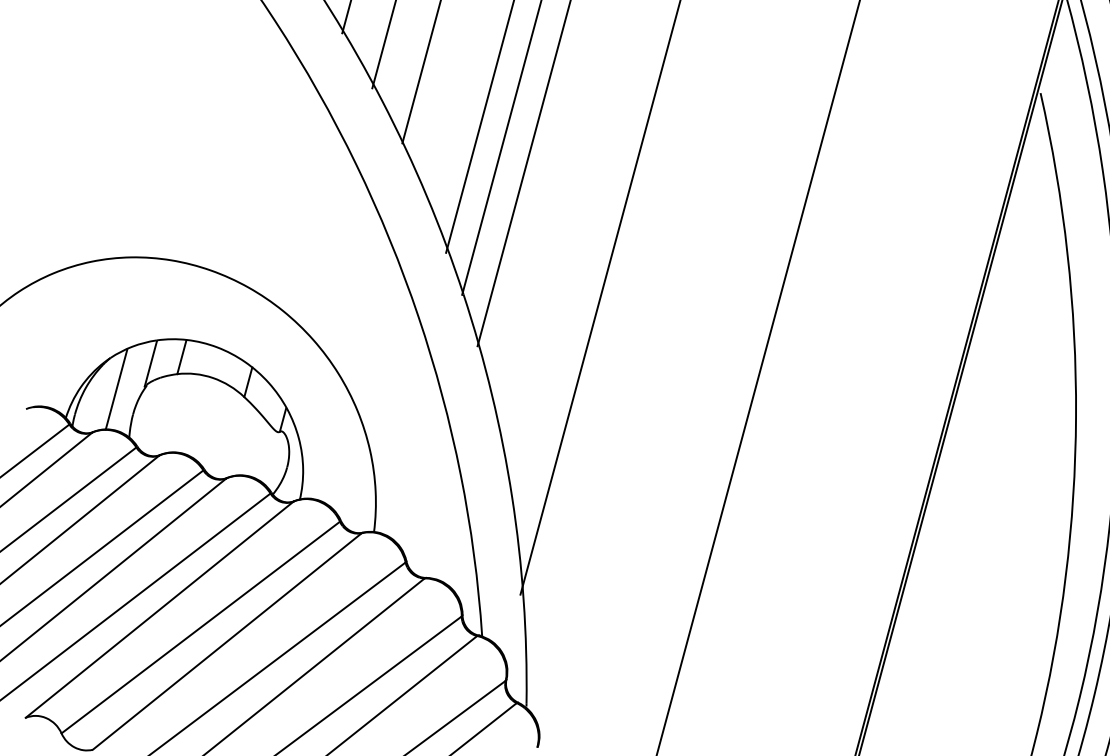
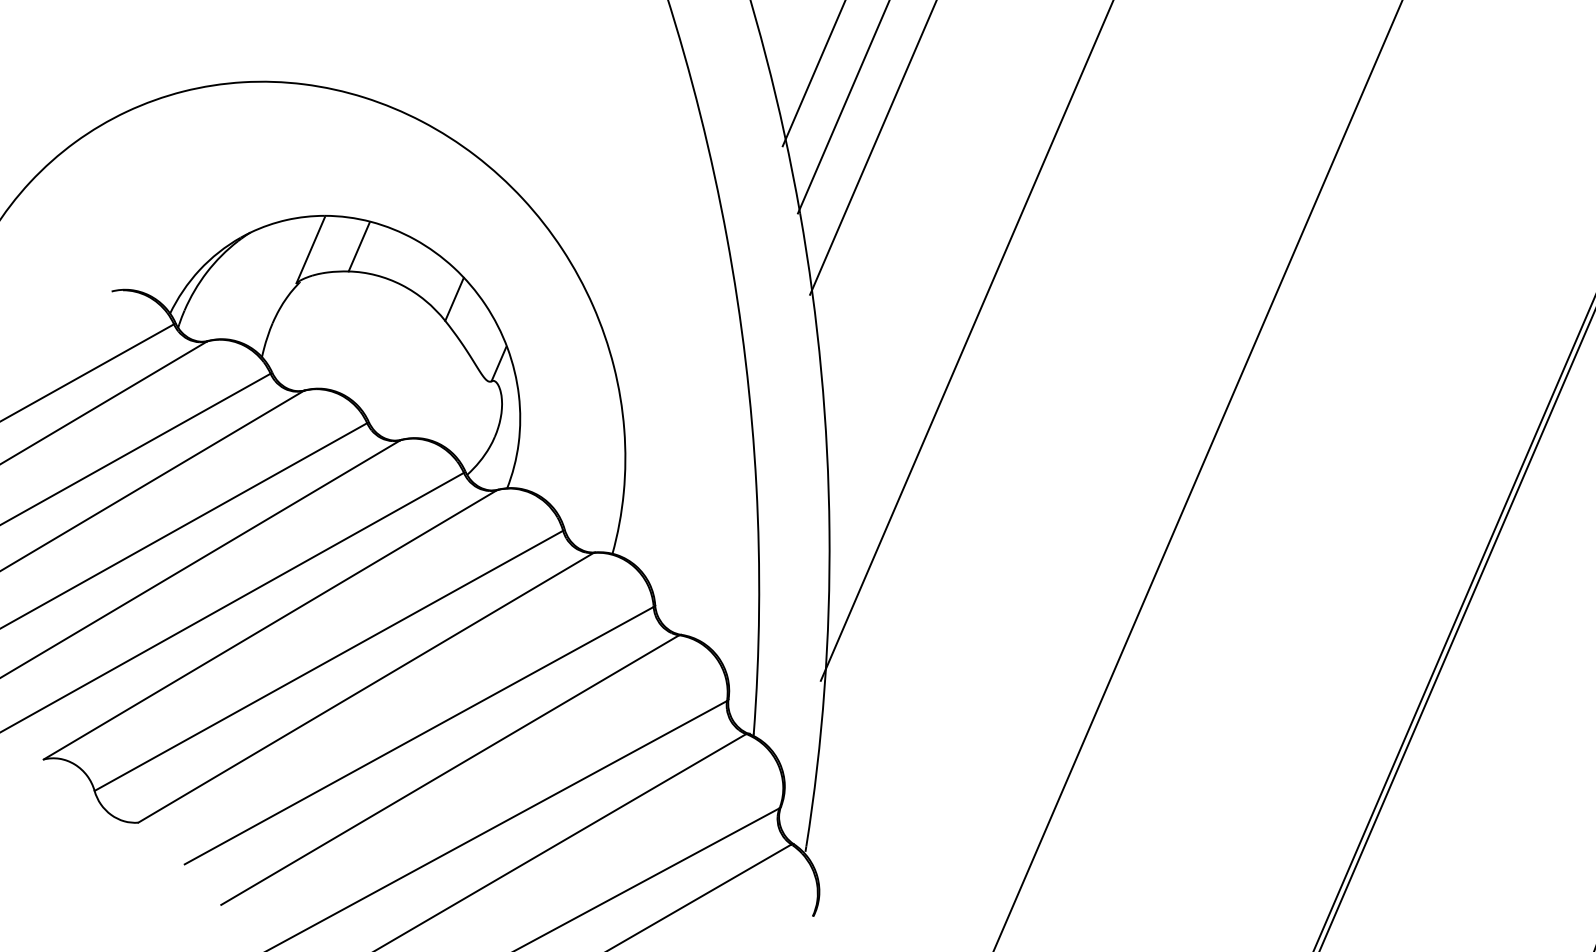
line: (116, 389) -> (253, 281), removed

